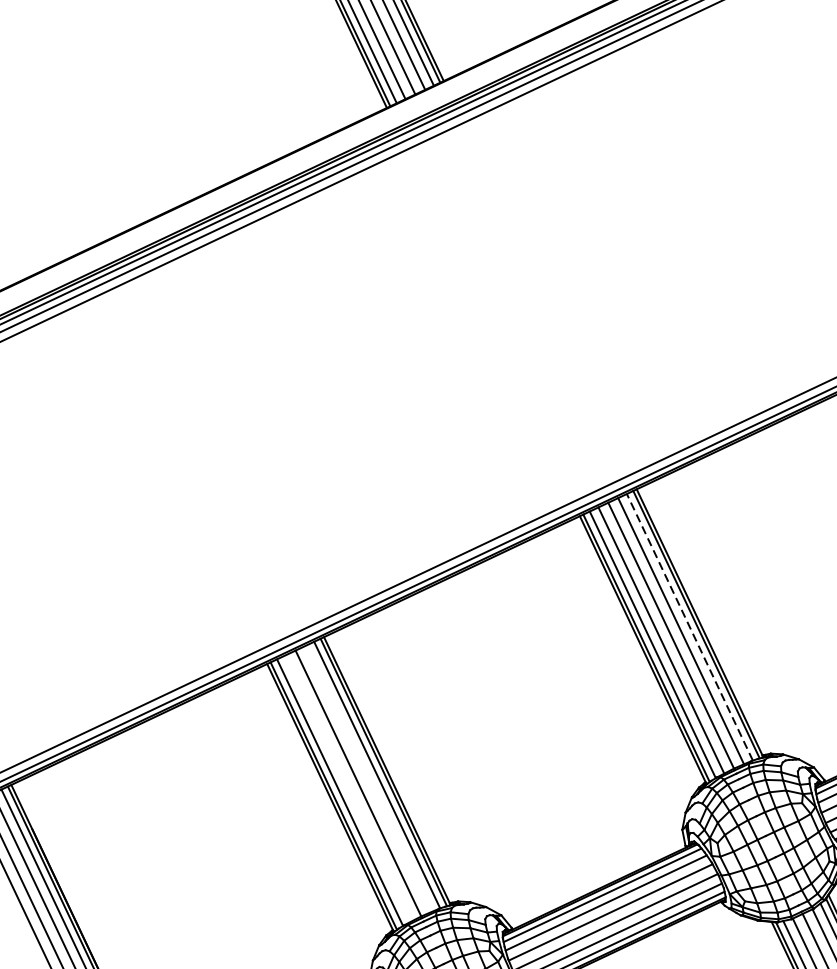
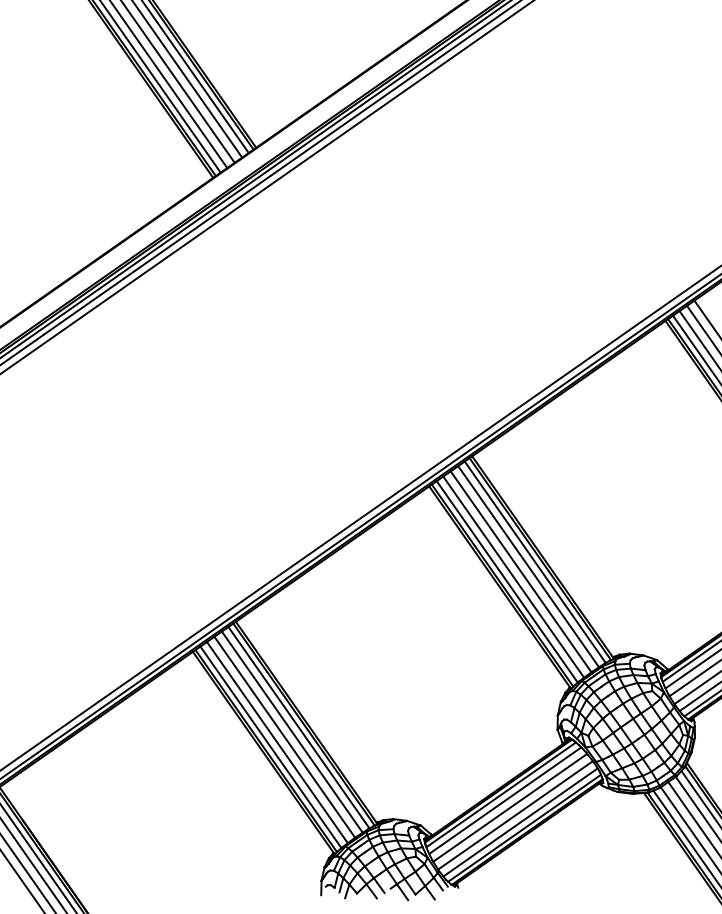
line: (690, 627) -> (535, 562), dashed -> solid
line: (367, 778) -> (291, 731), added
line: (347, 788) -> (276, 742), added

